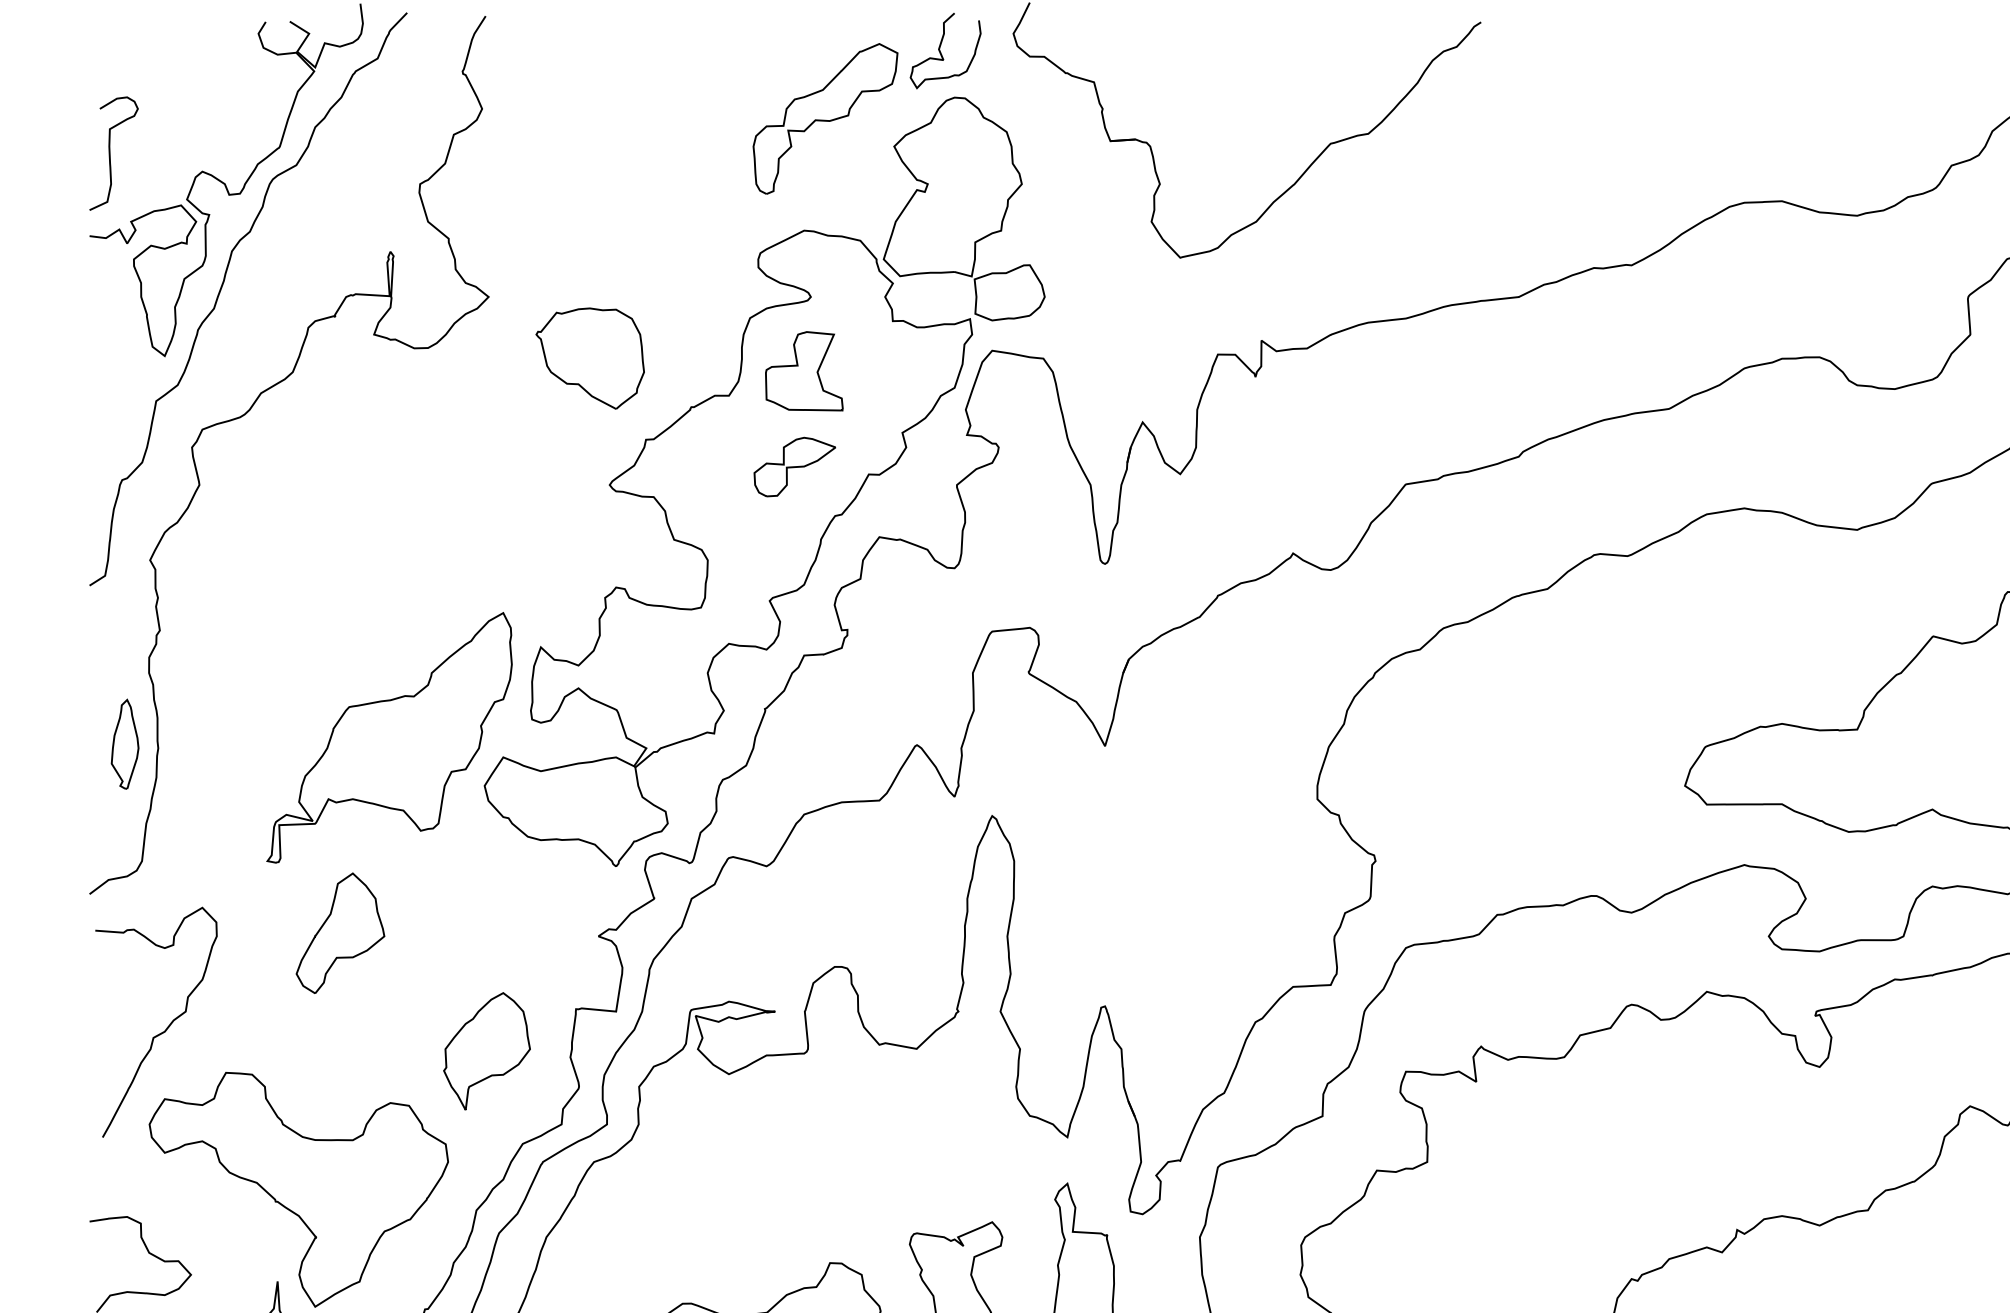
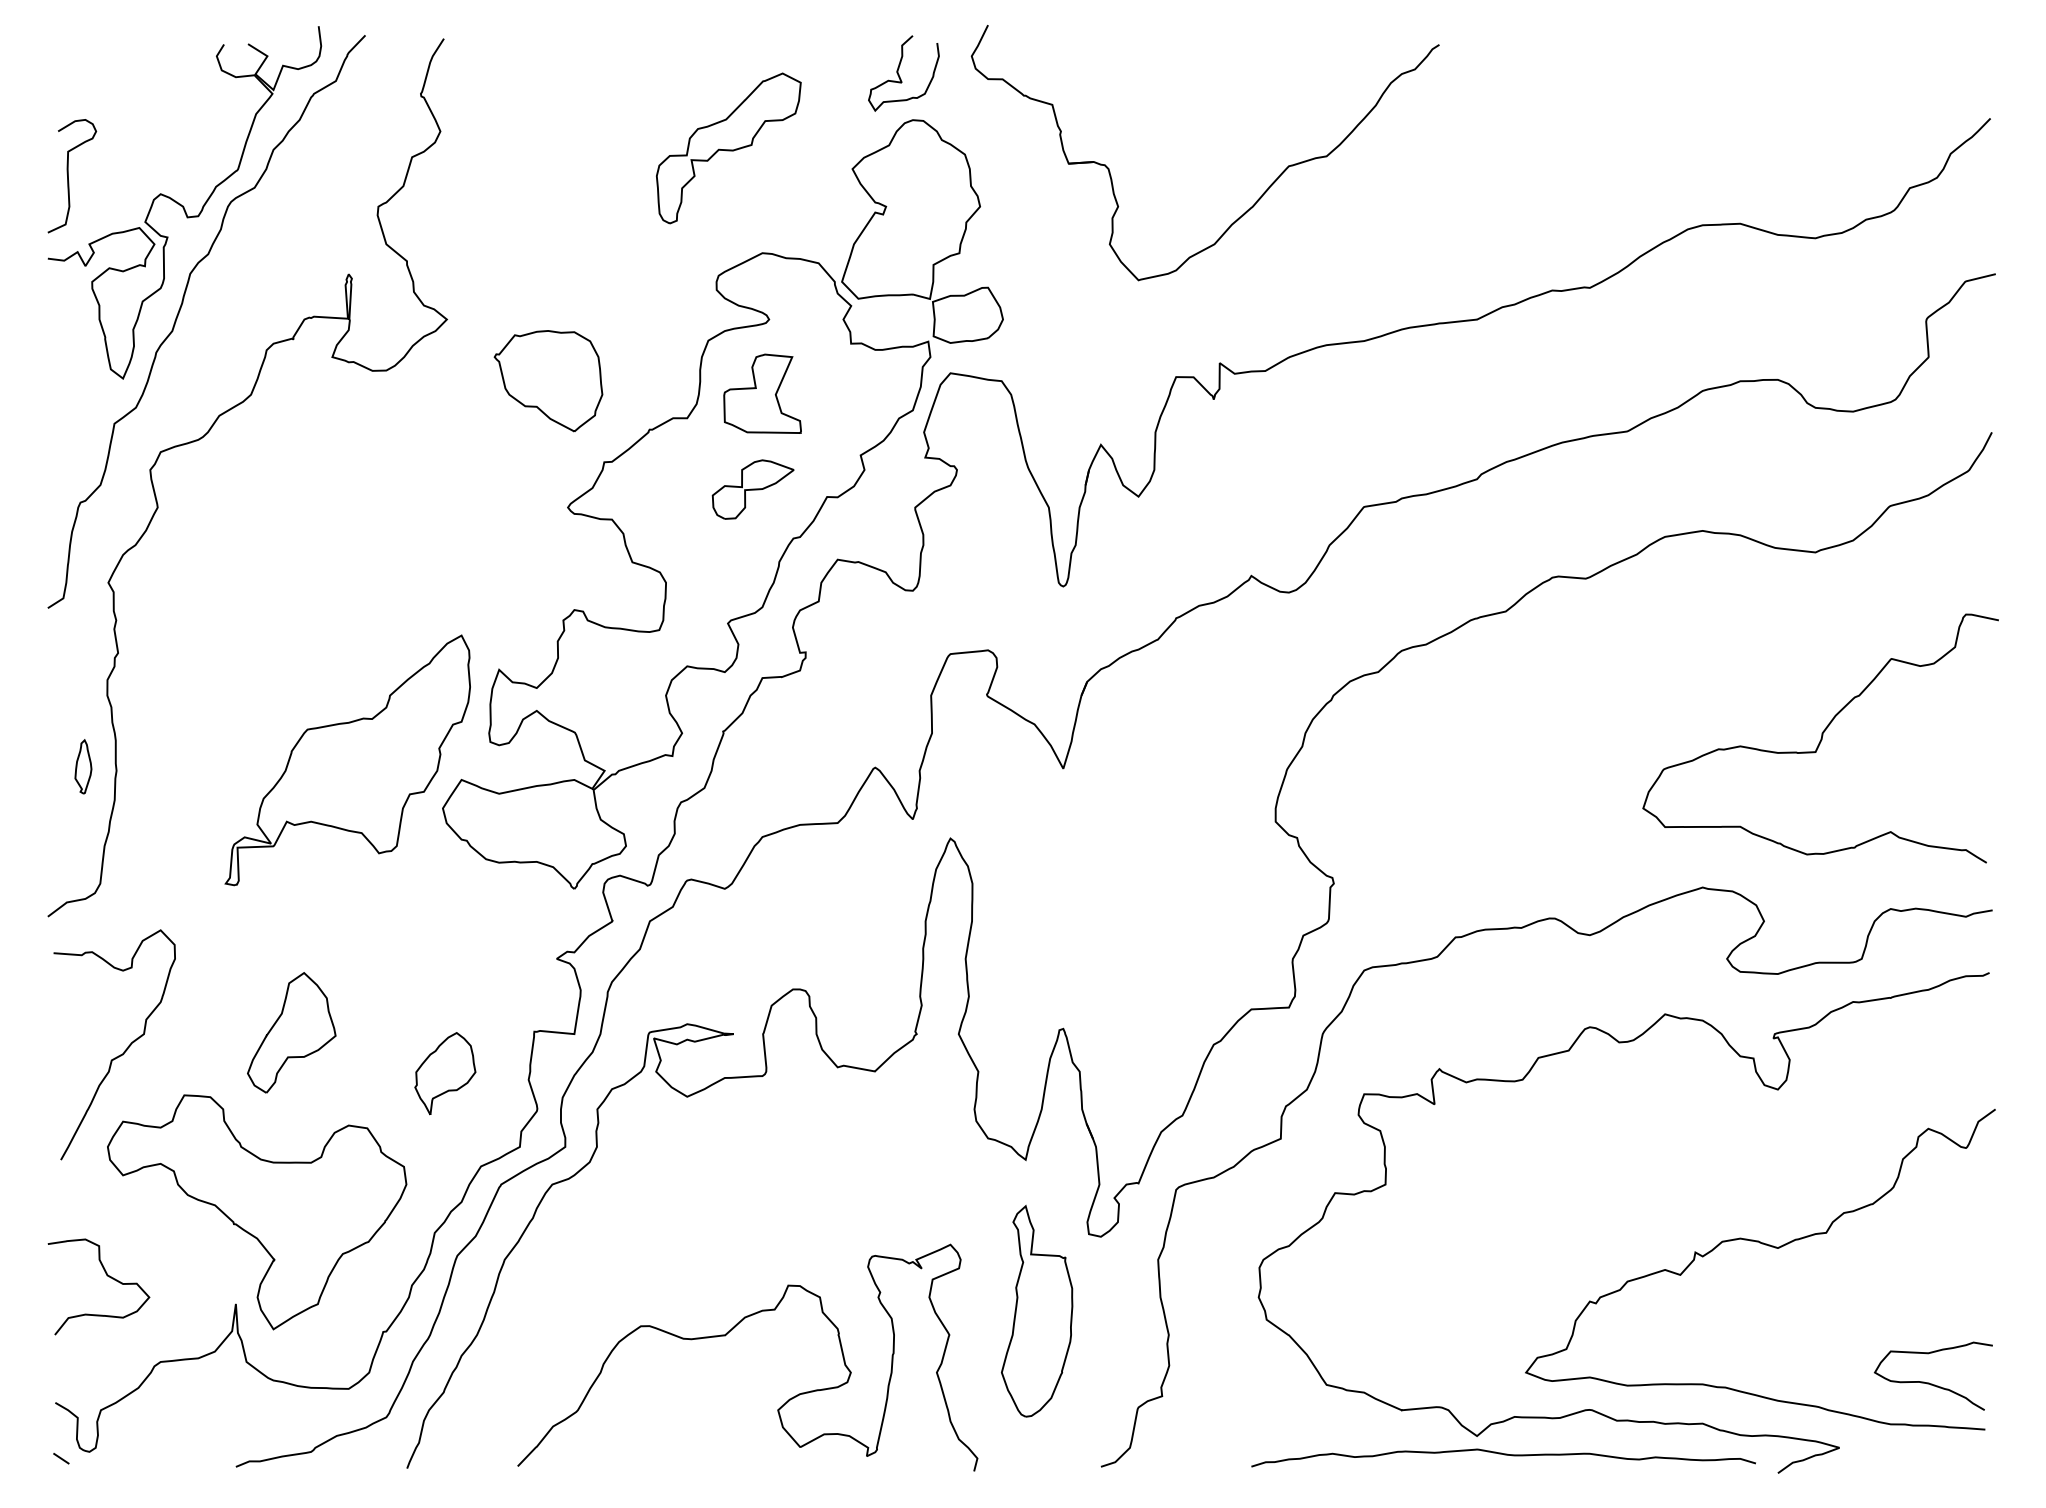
part: (825, 118) -> (728, 148), moved
part: (125, 743) -> (83, 766), size x0.6
part: (340, 932) -> (291, 1032), moved
part: (487, 1050) -> (445, 1073), size x0.7

